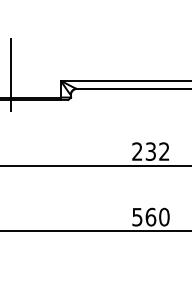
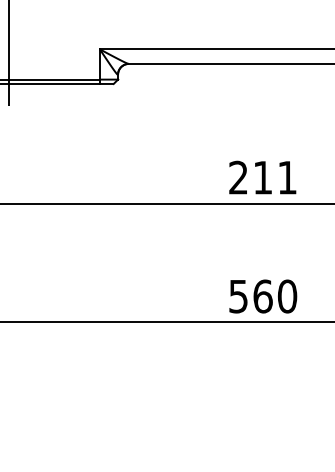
text: (157, 151) -> (274, 177), 232 -> 211

